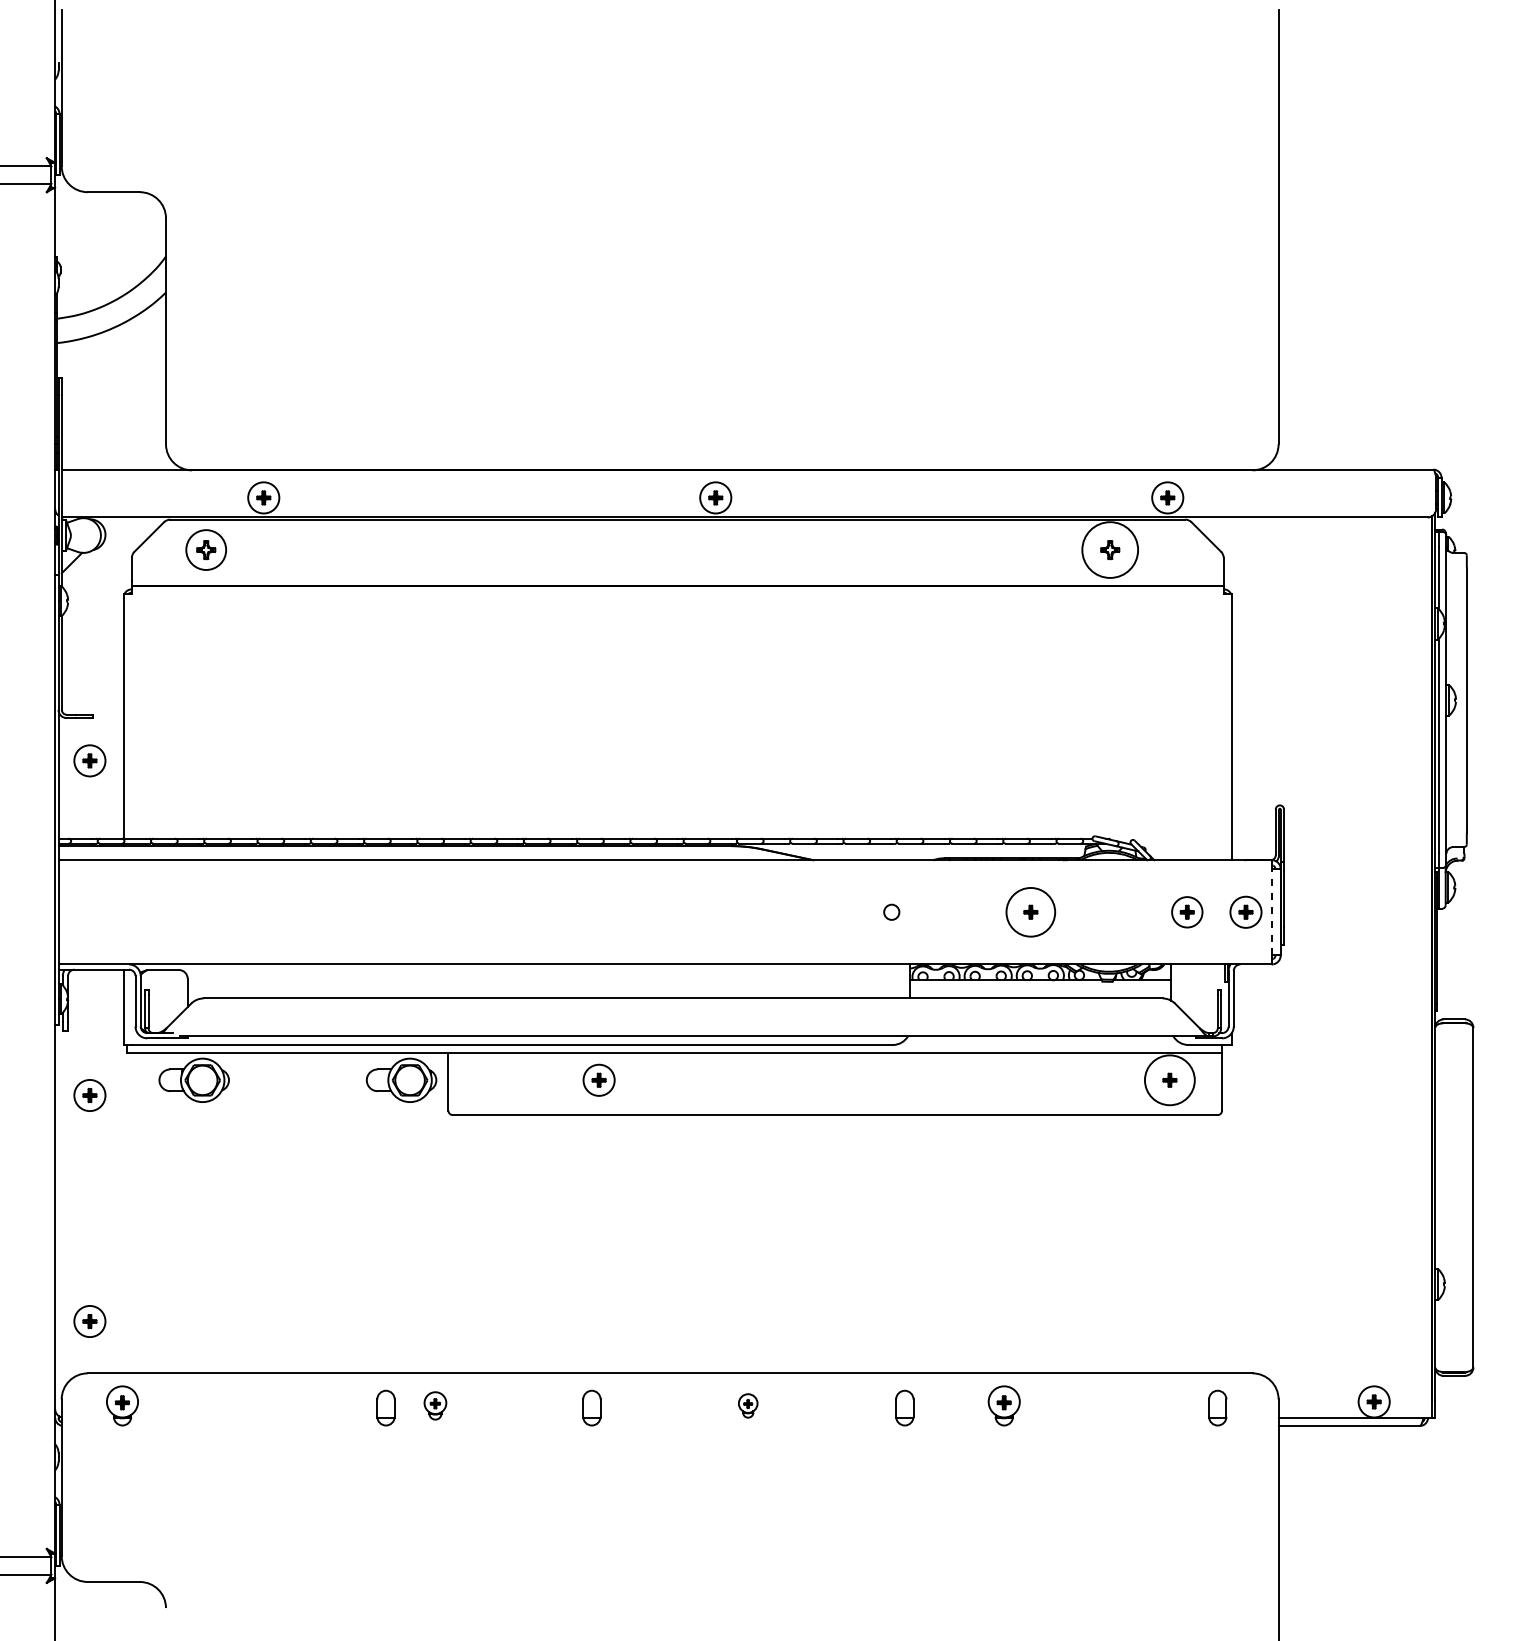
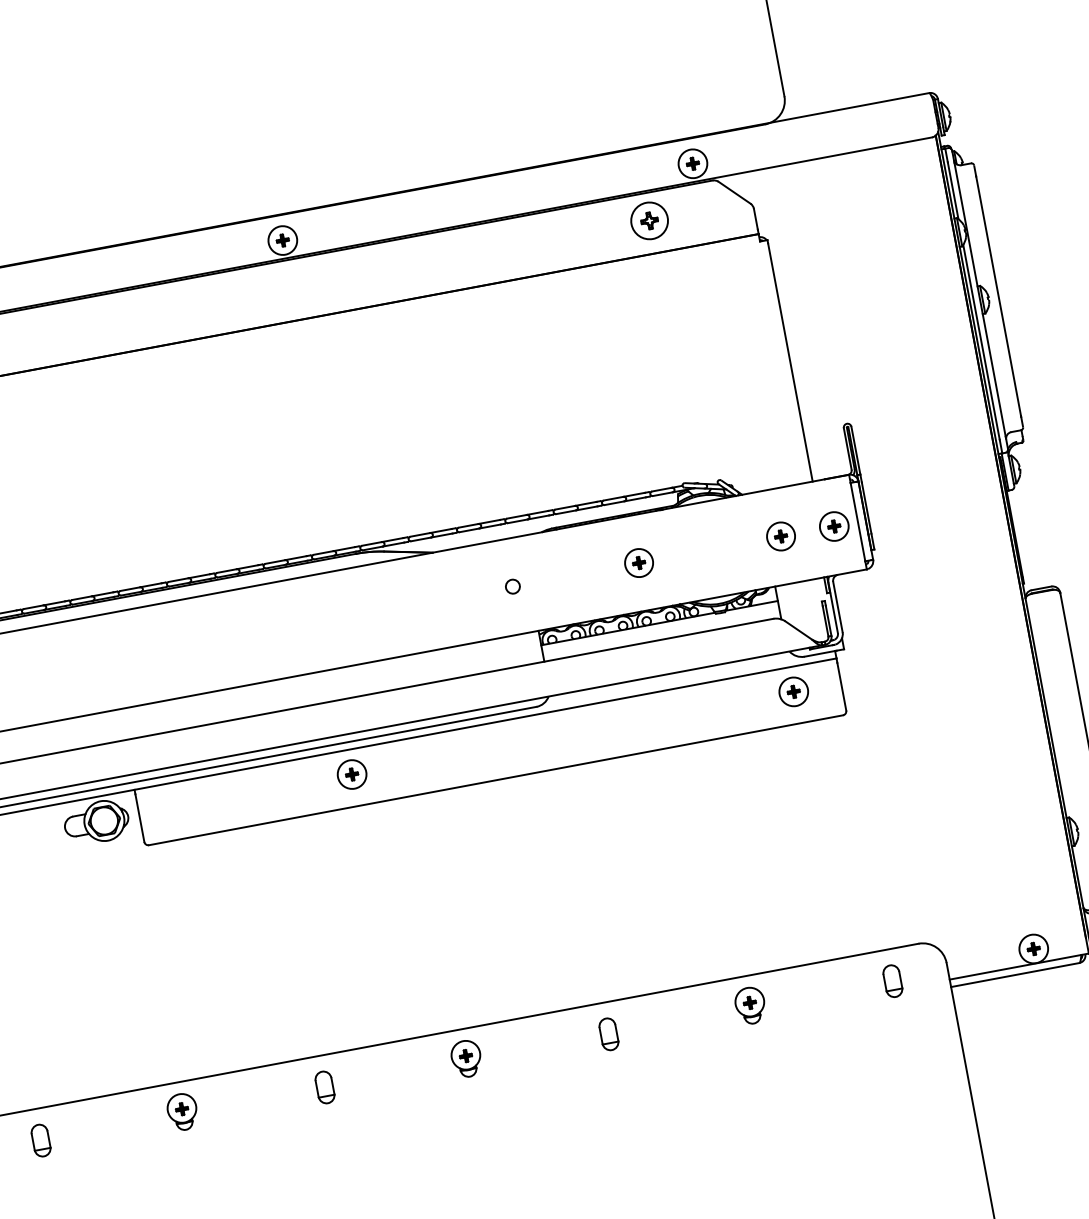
circle: (1110, 549) -> (649, 220), size x0.71
line: (1272, 911) -> (858, 521), dashed -> solid
circle: (1030, 912) -> (638, 563), size x0.62
part: (598, 1079) -> (351, 773), moved
circle: (1169, 1079) -> (793, 691), size x0.62
part: (435, 1405) -> (182, 1111), size x1.43
part: (747, 1405) -> (465, 1058), size x1.67
part: (1003, 1405) -> (749, 1005), moved
part: (385, 1407) -> (40, 1140), moved

